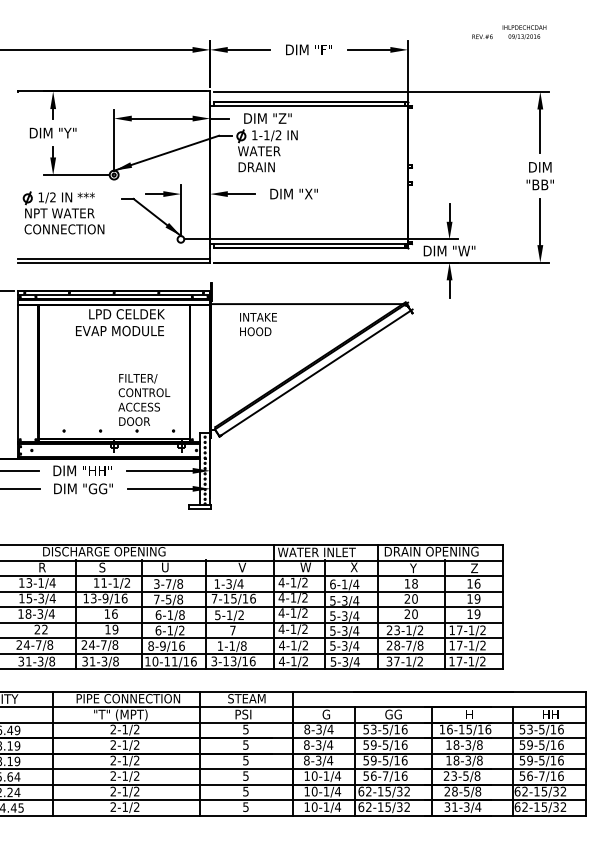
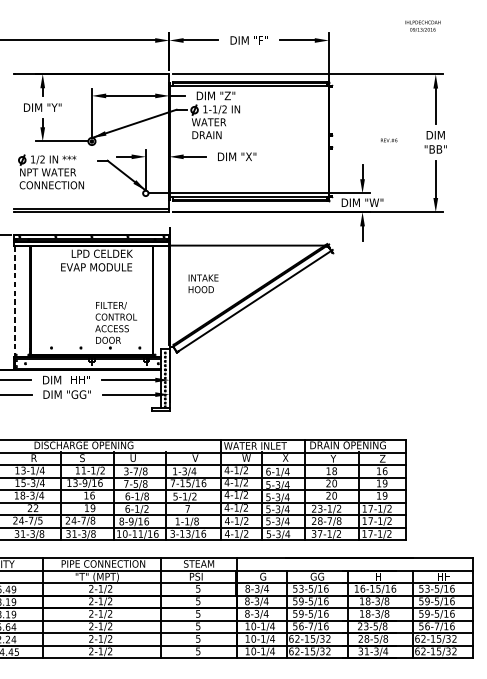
text: (482, 36) -> (389, 140), moved
text: (258, 324) -> (203, 283), moved
line: (18, 373) -> (14, 301), solid -> dashed
text: (50, 644) -> (40, 520), 24-7/8 -> 24-7/5

